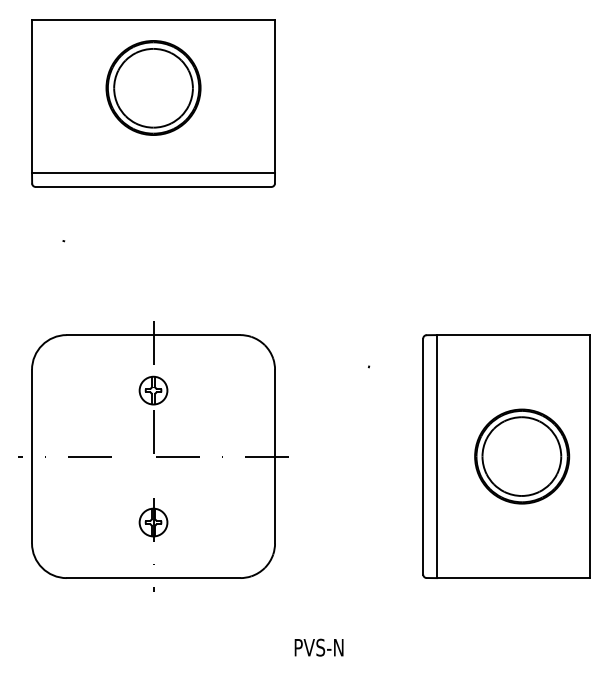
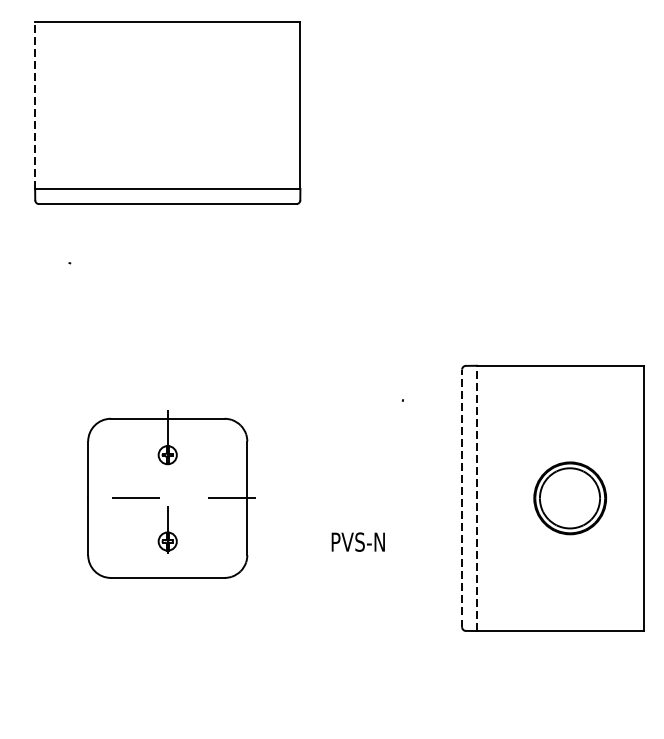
part: (153, 87) -> (167, 95), removed
line: (32, 96) -> (35, 105), solid -> dashed
part: (153, 456) -> (167, 498), size x0.6
line: (423, 456) -> (462, 498), solid -> dashed
line: (437, 456) -> (477, 498), solid -> dashed
part: (522, 456) -> (570, 498), size x0.7
text: (318, 647) -> (357, 541), moved

